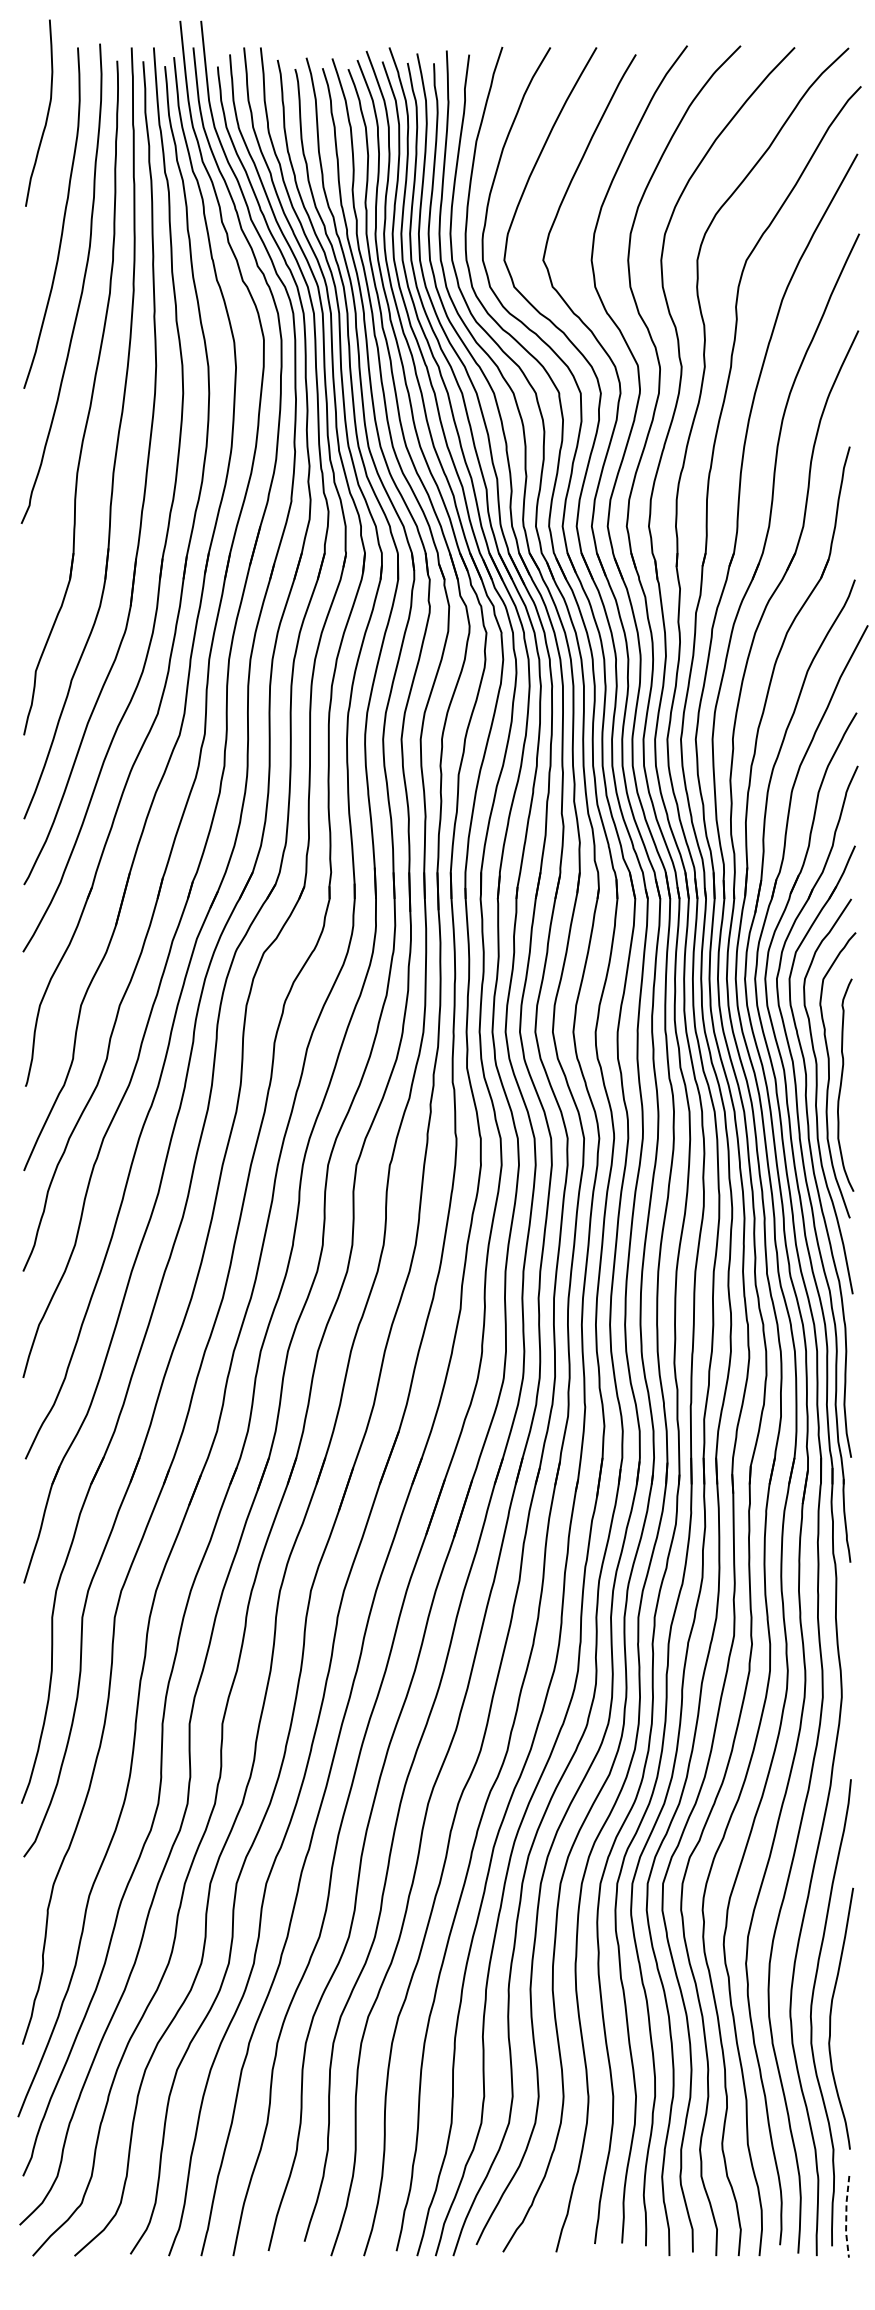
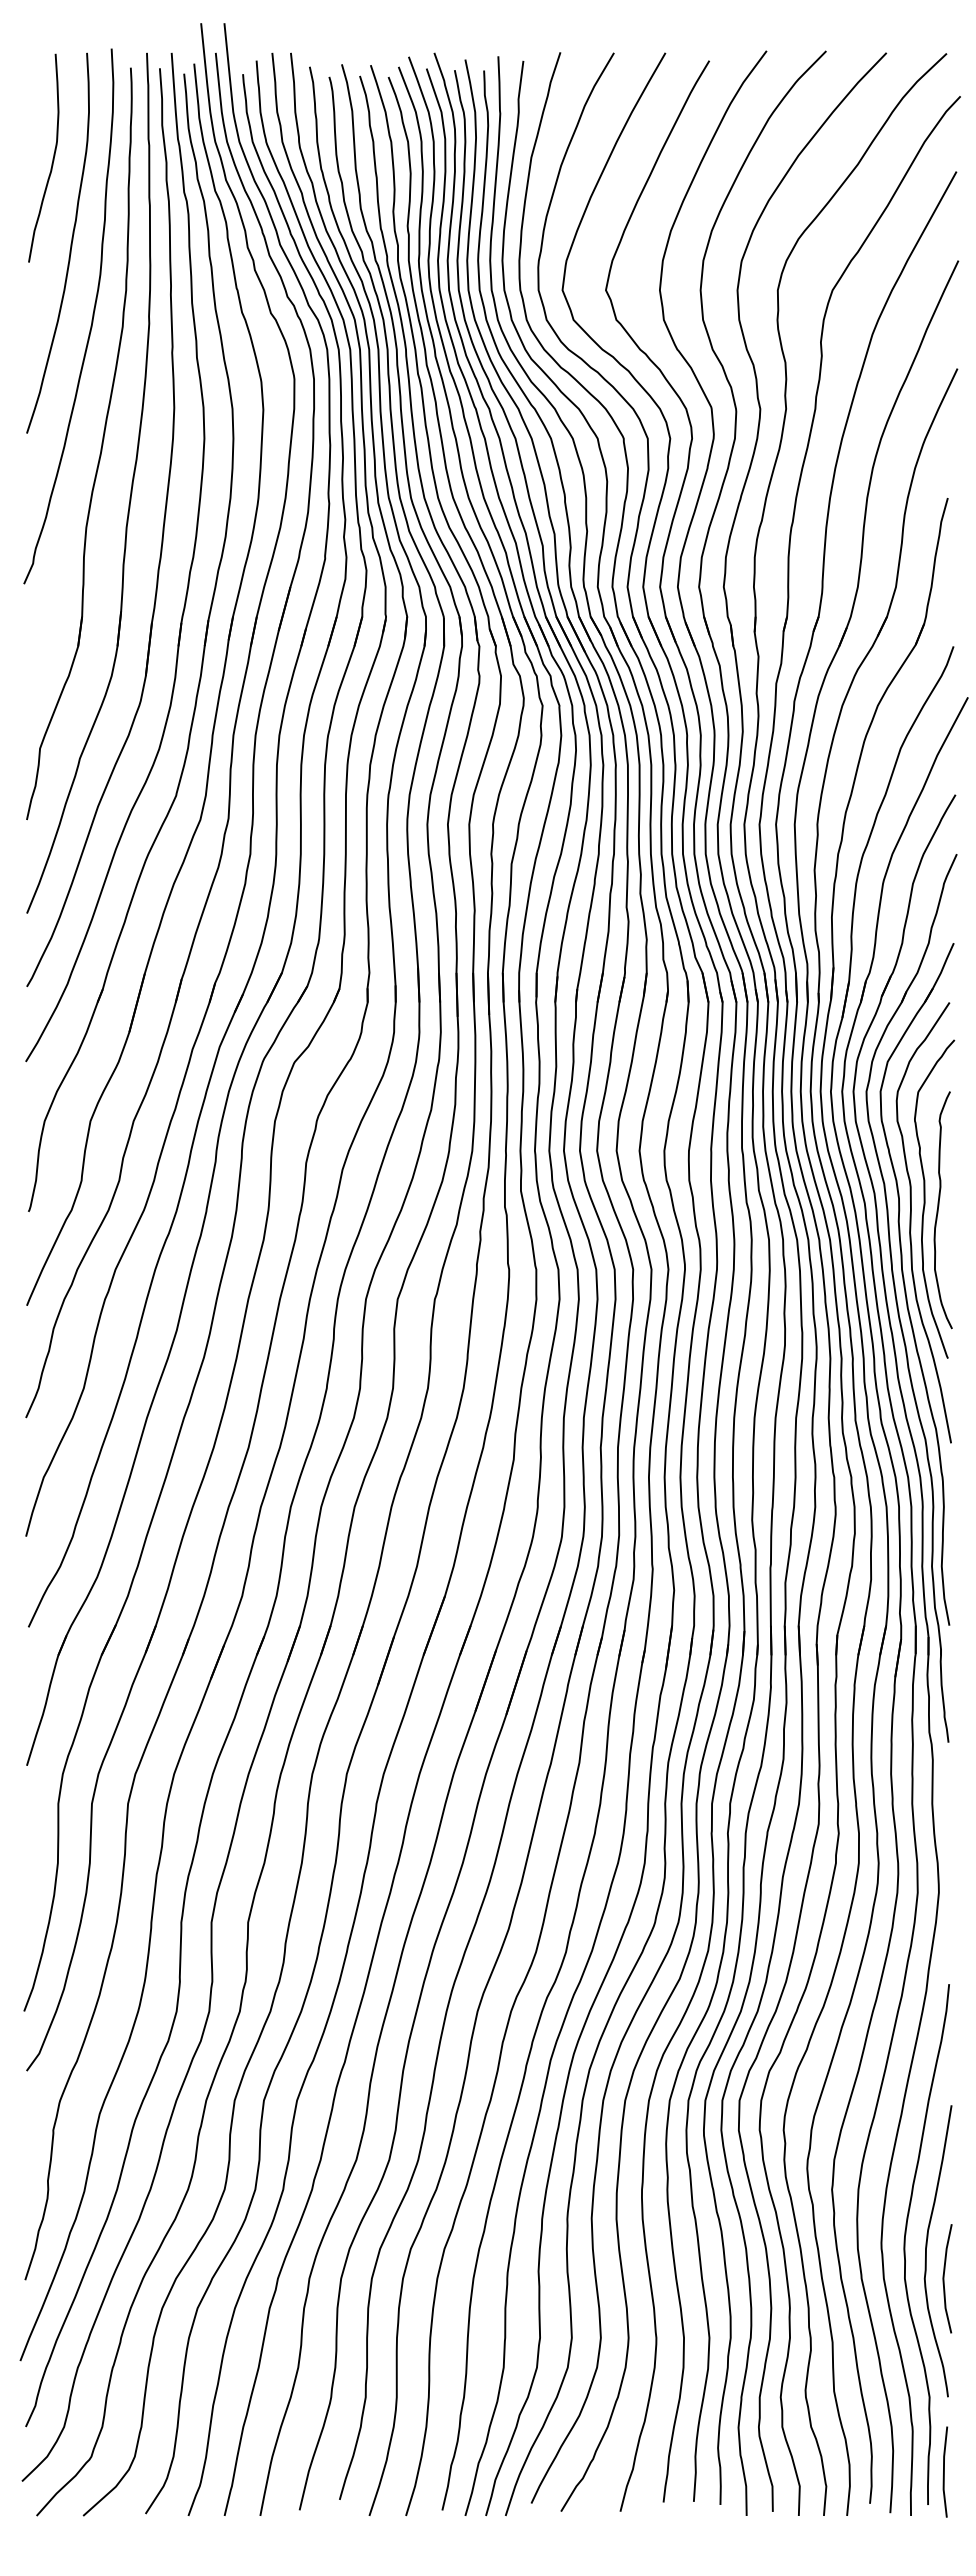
curve: (46, 113) -> (52, 158), moved
line: (846, 2043) -> (944, 2278), added
line: (845, 2217) -> (943, 2472), dashed -> solid

